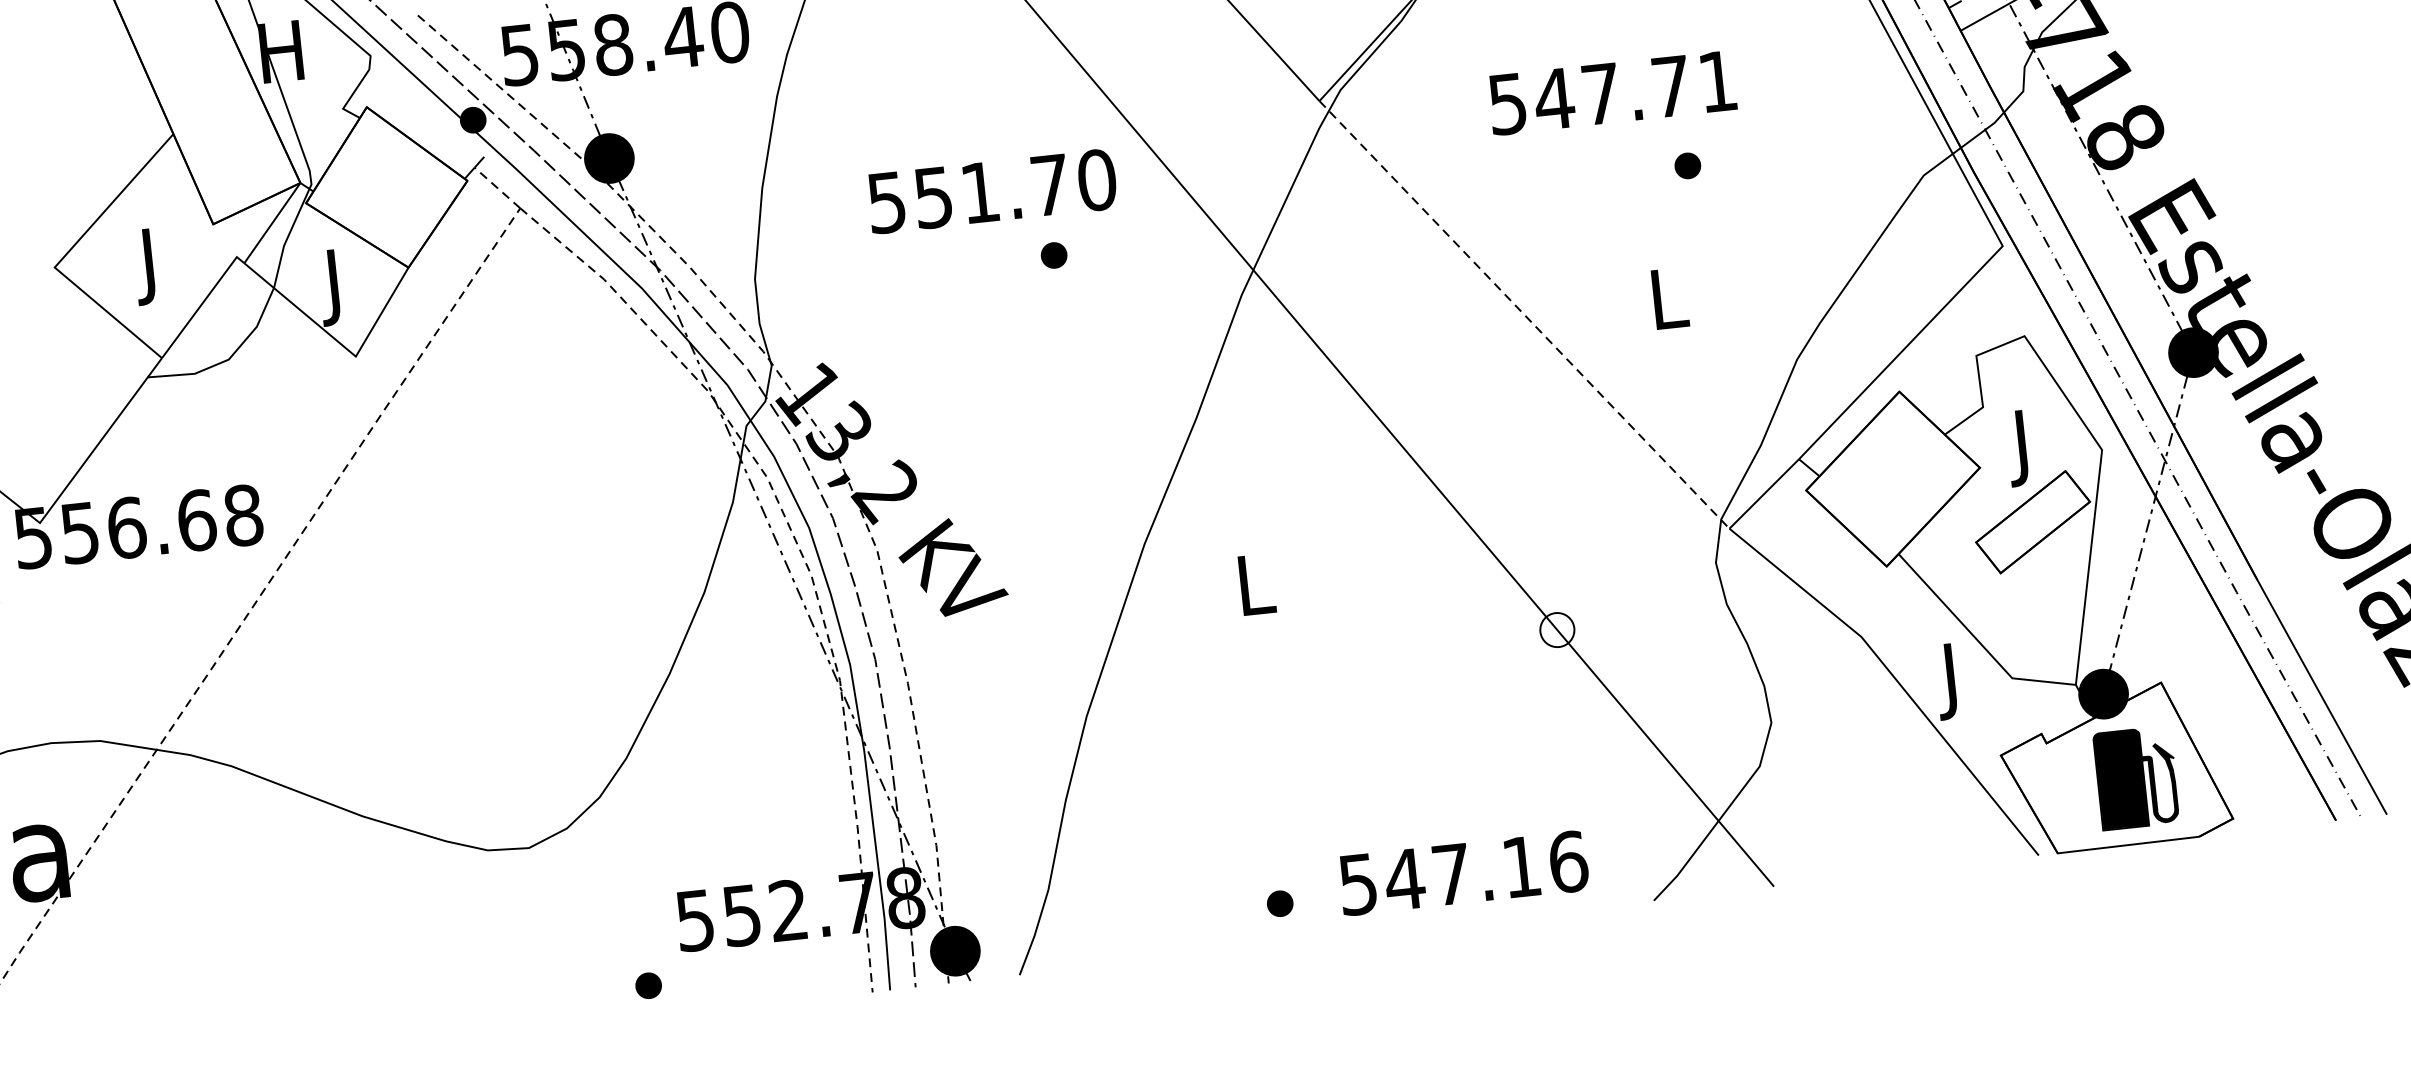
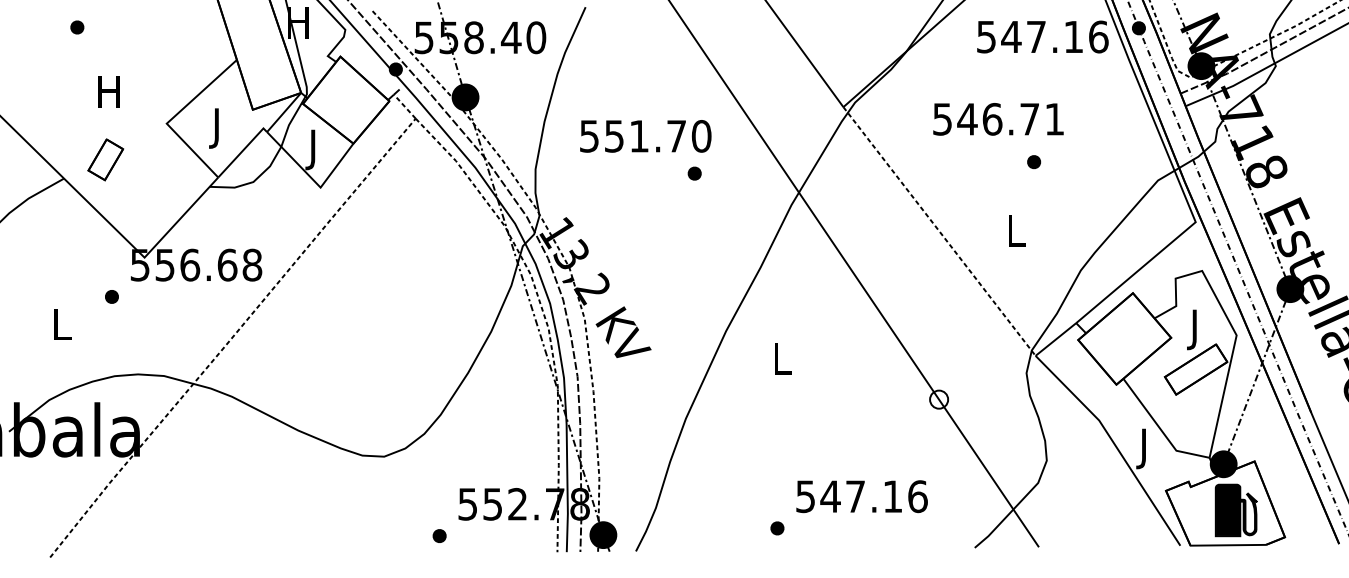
text: (1601, 94) -> (992, 119), 547.71 -> 546.71
text: (991, 191) -> (645, 136), moved
text: (1462, 873) -> (861, 496), moved

